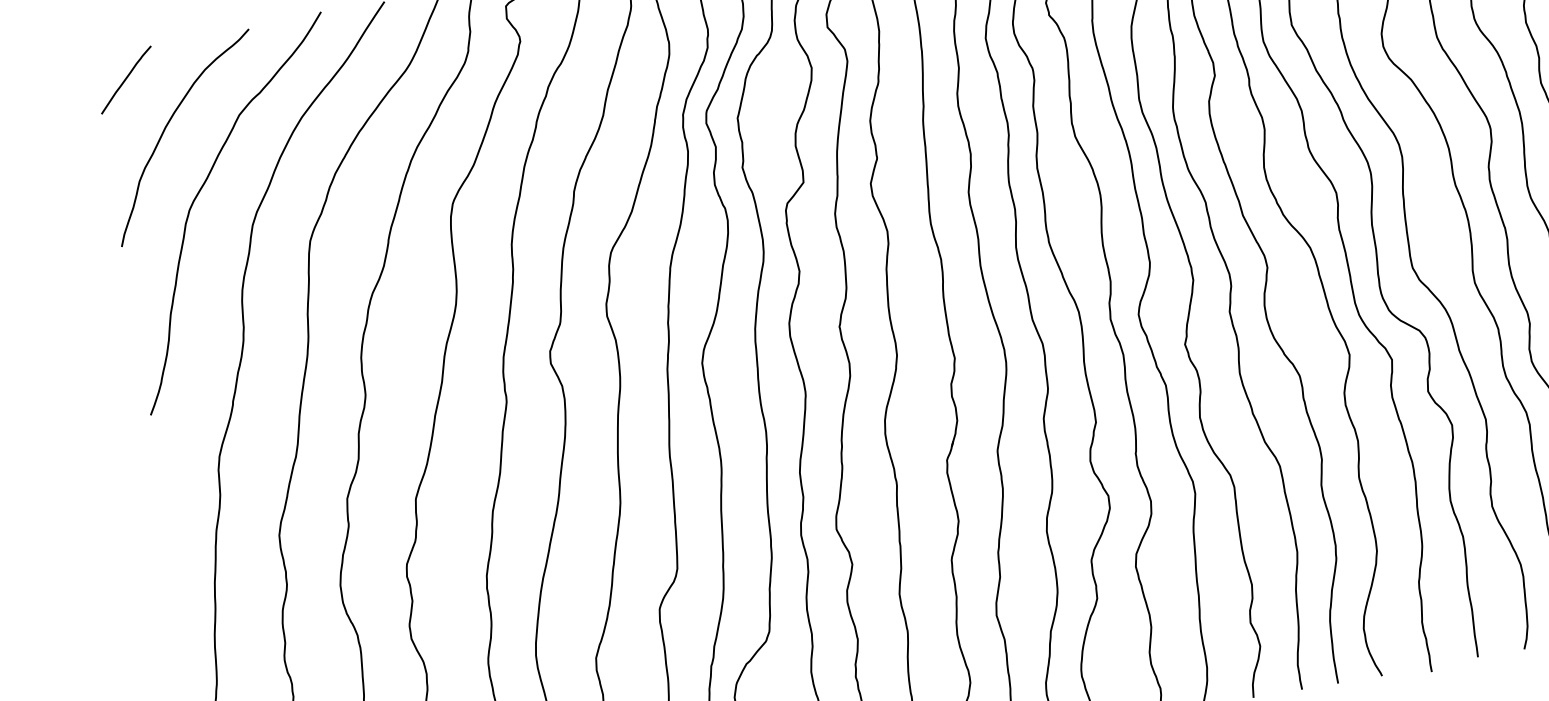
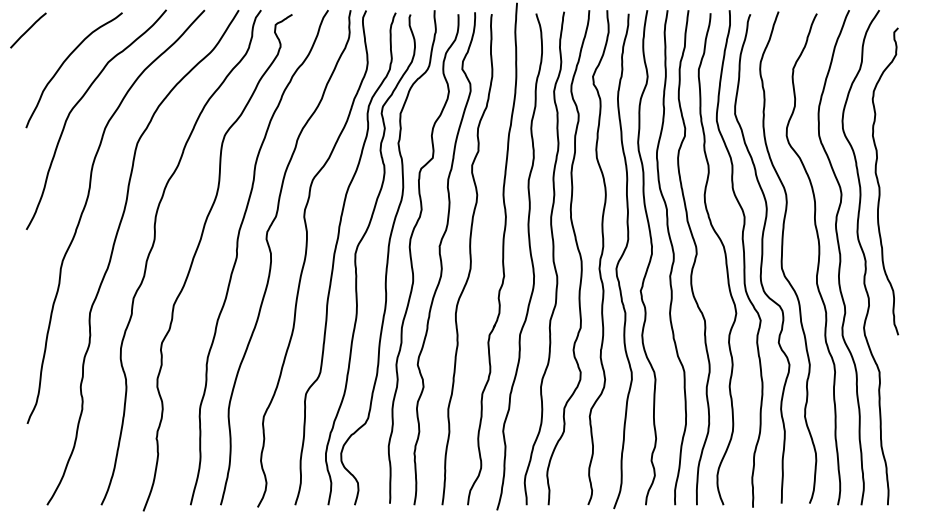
line: (126, 79) -> (28, 30), moved

